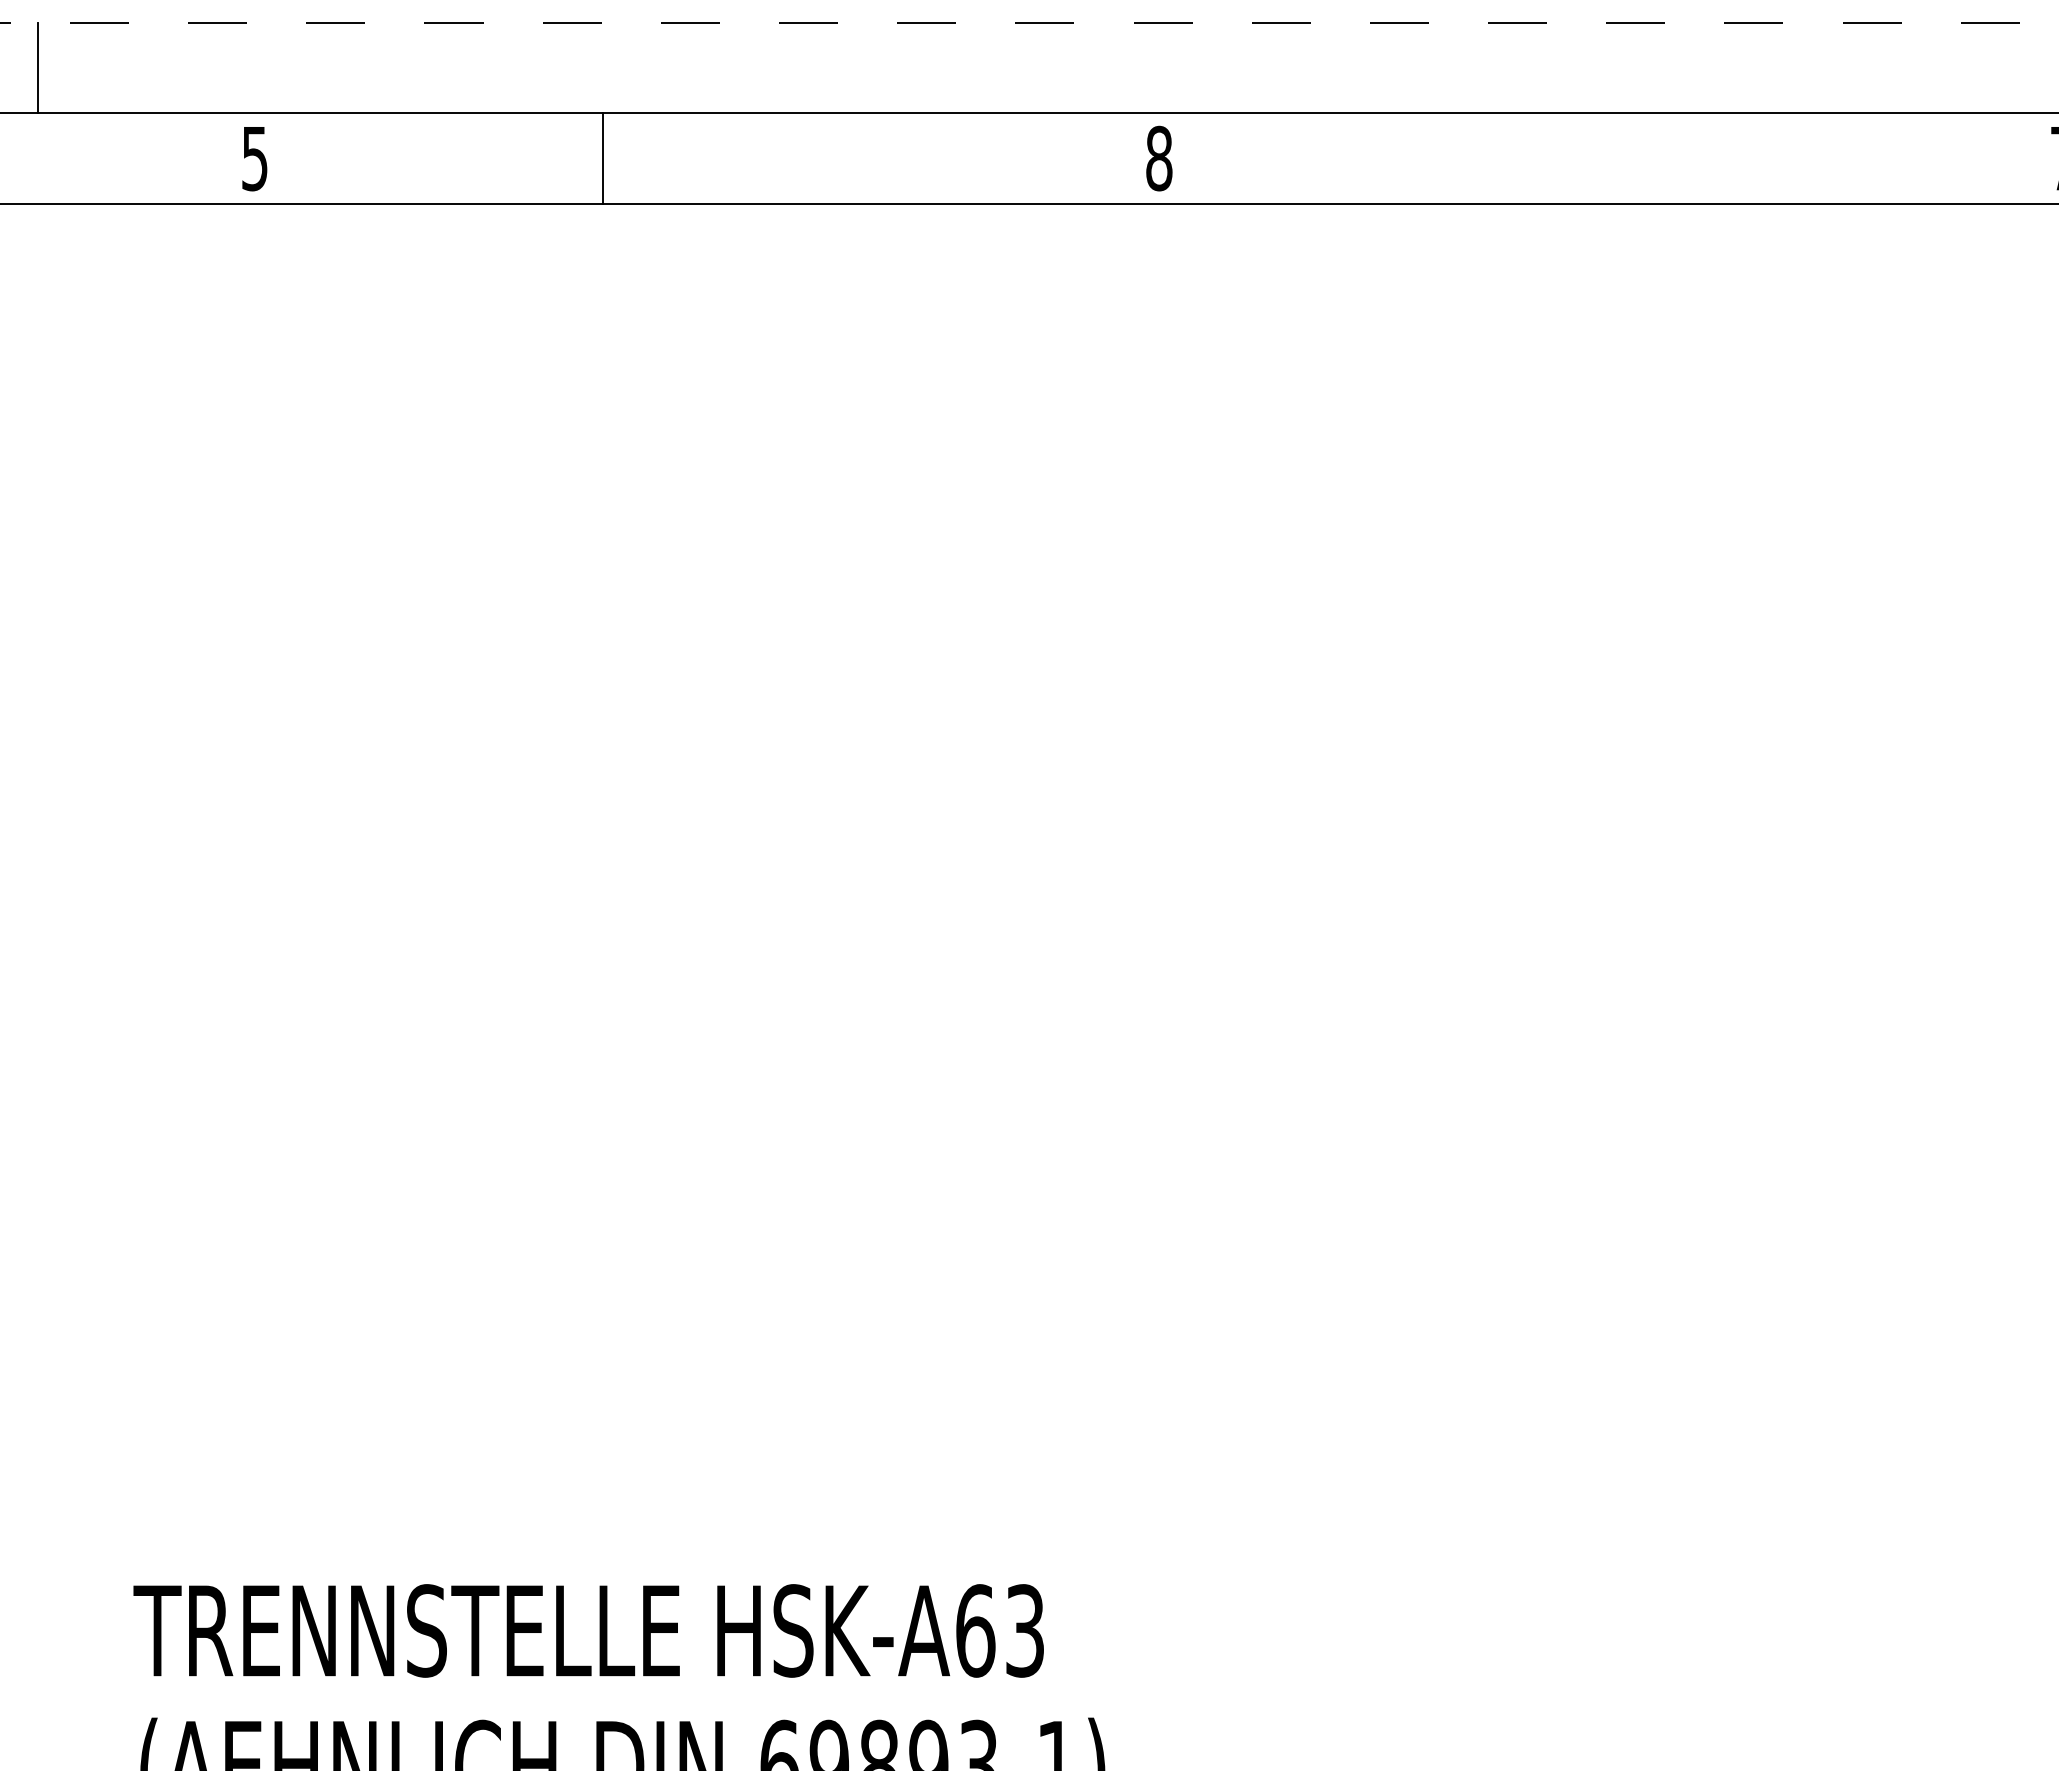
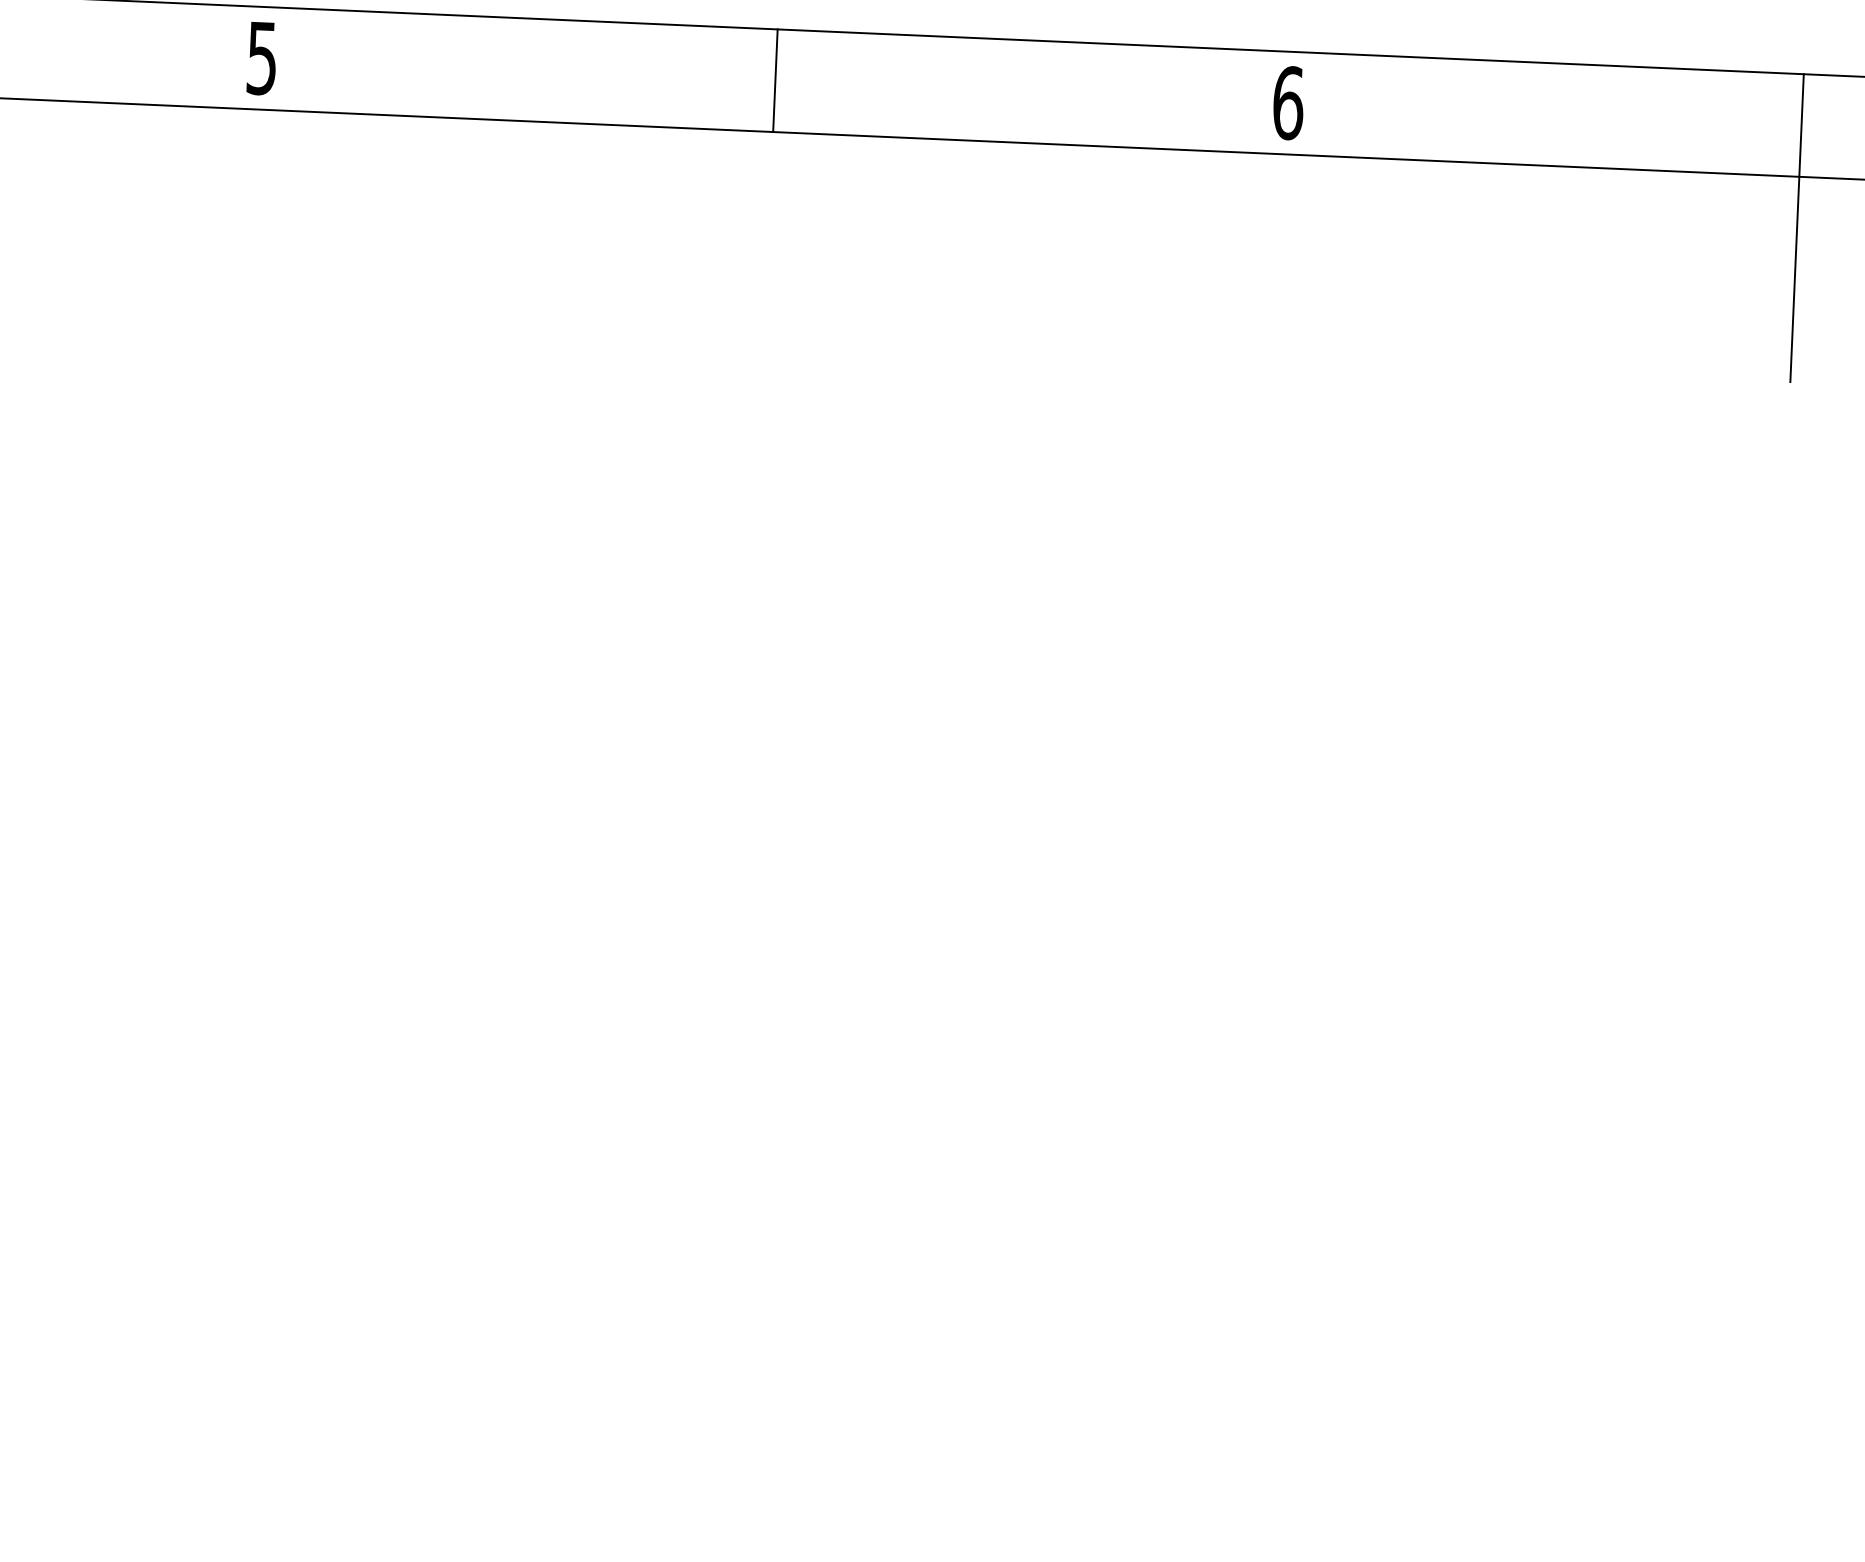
line: (603, 158) -> (775, 80), moved
text: (1159, 158) -> (1288, 103), 8 -> 6
line: (1611, 248) -> (1797, 227), added

